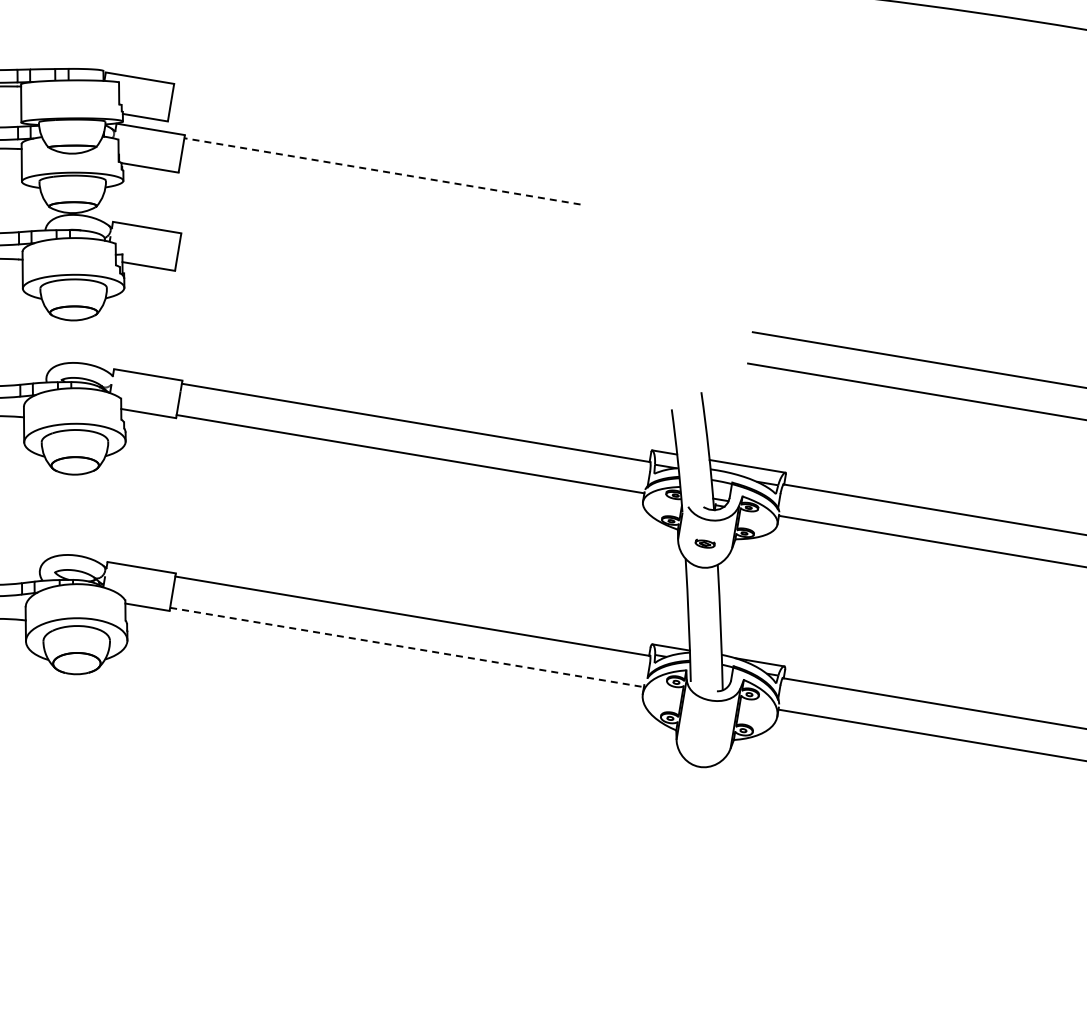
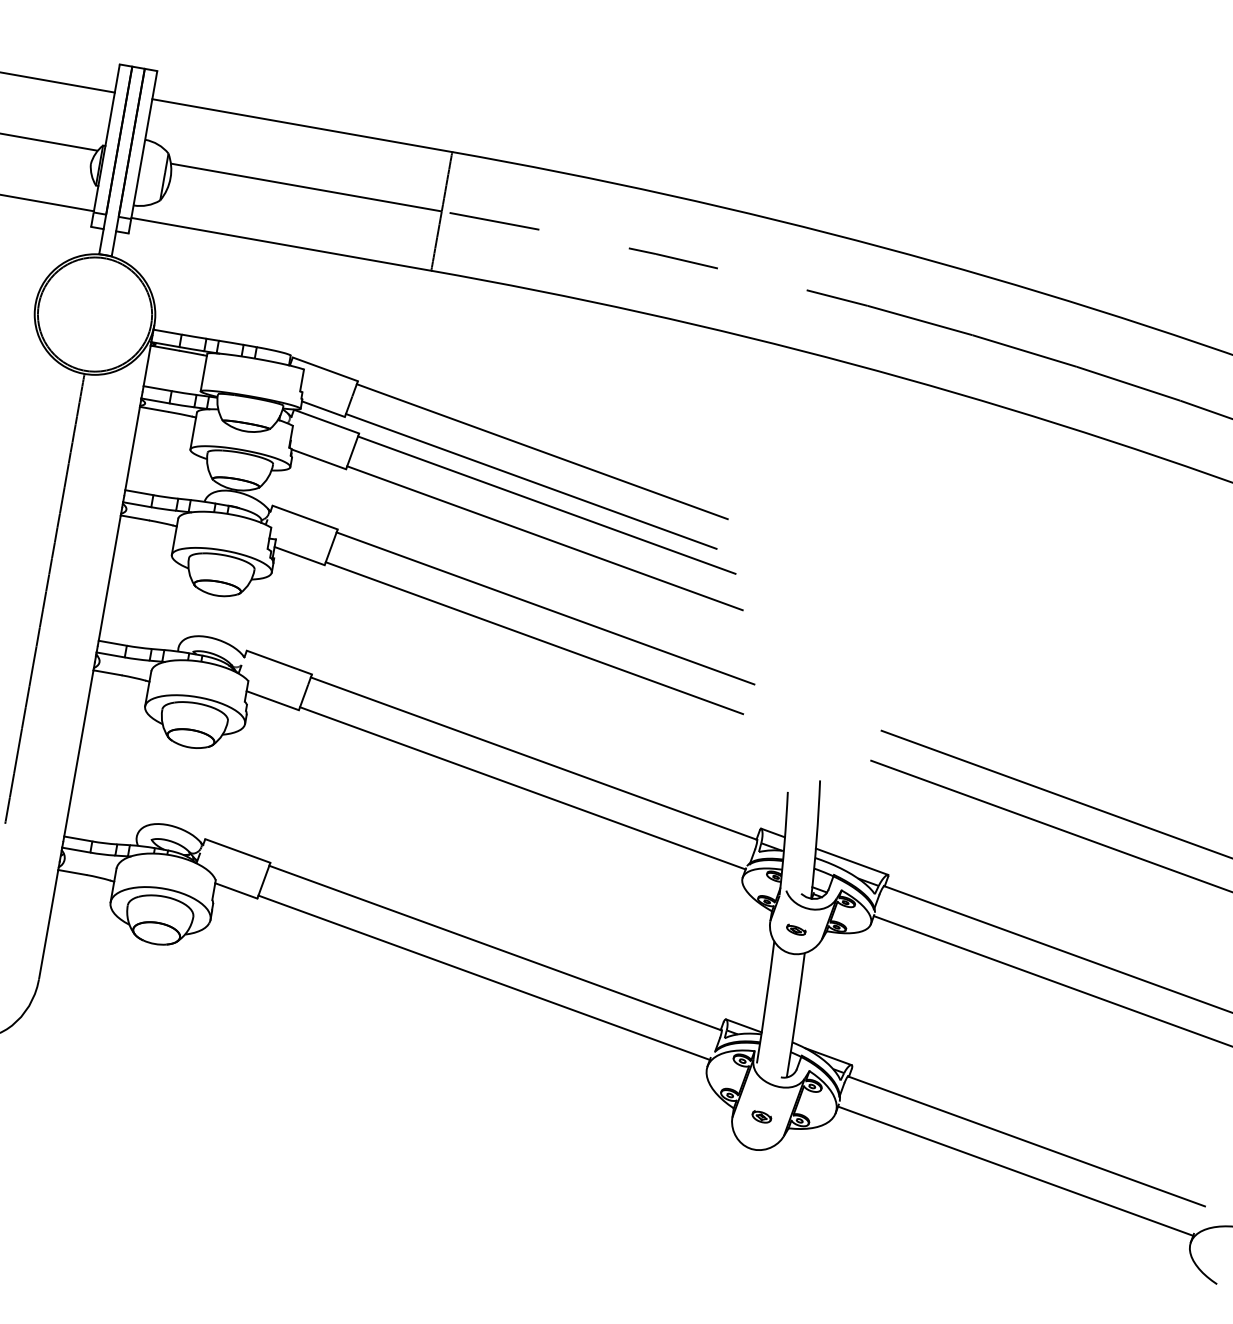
line: (367, 119) -> (541, 451), added
line: (362, 151) -> (530, 481), added
line: (382, 171) -> (546, 505), dashed -> solid
line: (386, 204) -> (544, 538), added
line: (400, 273) -> (545, 608), added
line: (394, 304) -> (534, 638), added
line: (407, 647) -> (484, 977), dashed -> solid
part: (704, 733) -> (761, 1116), added

